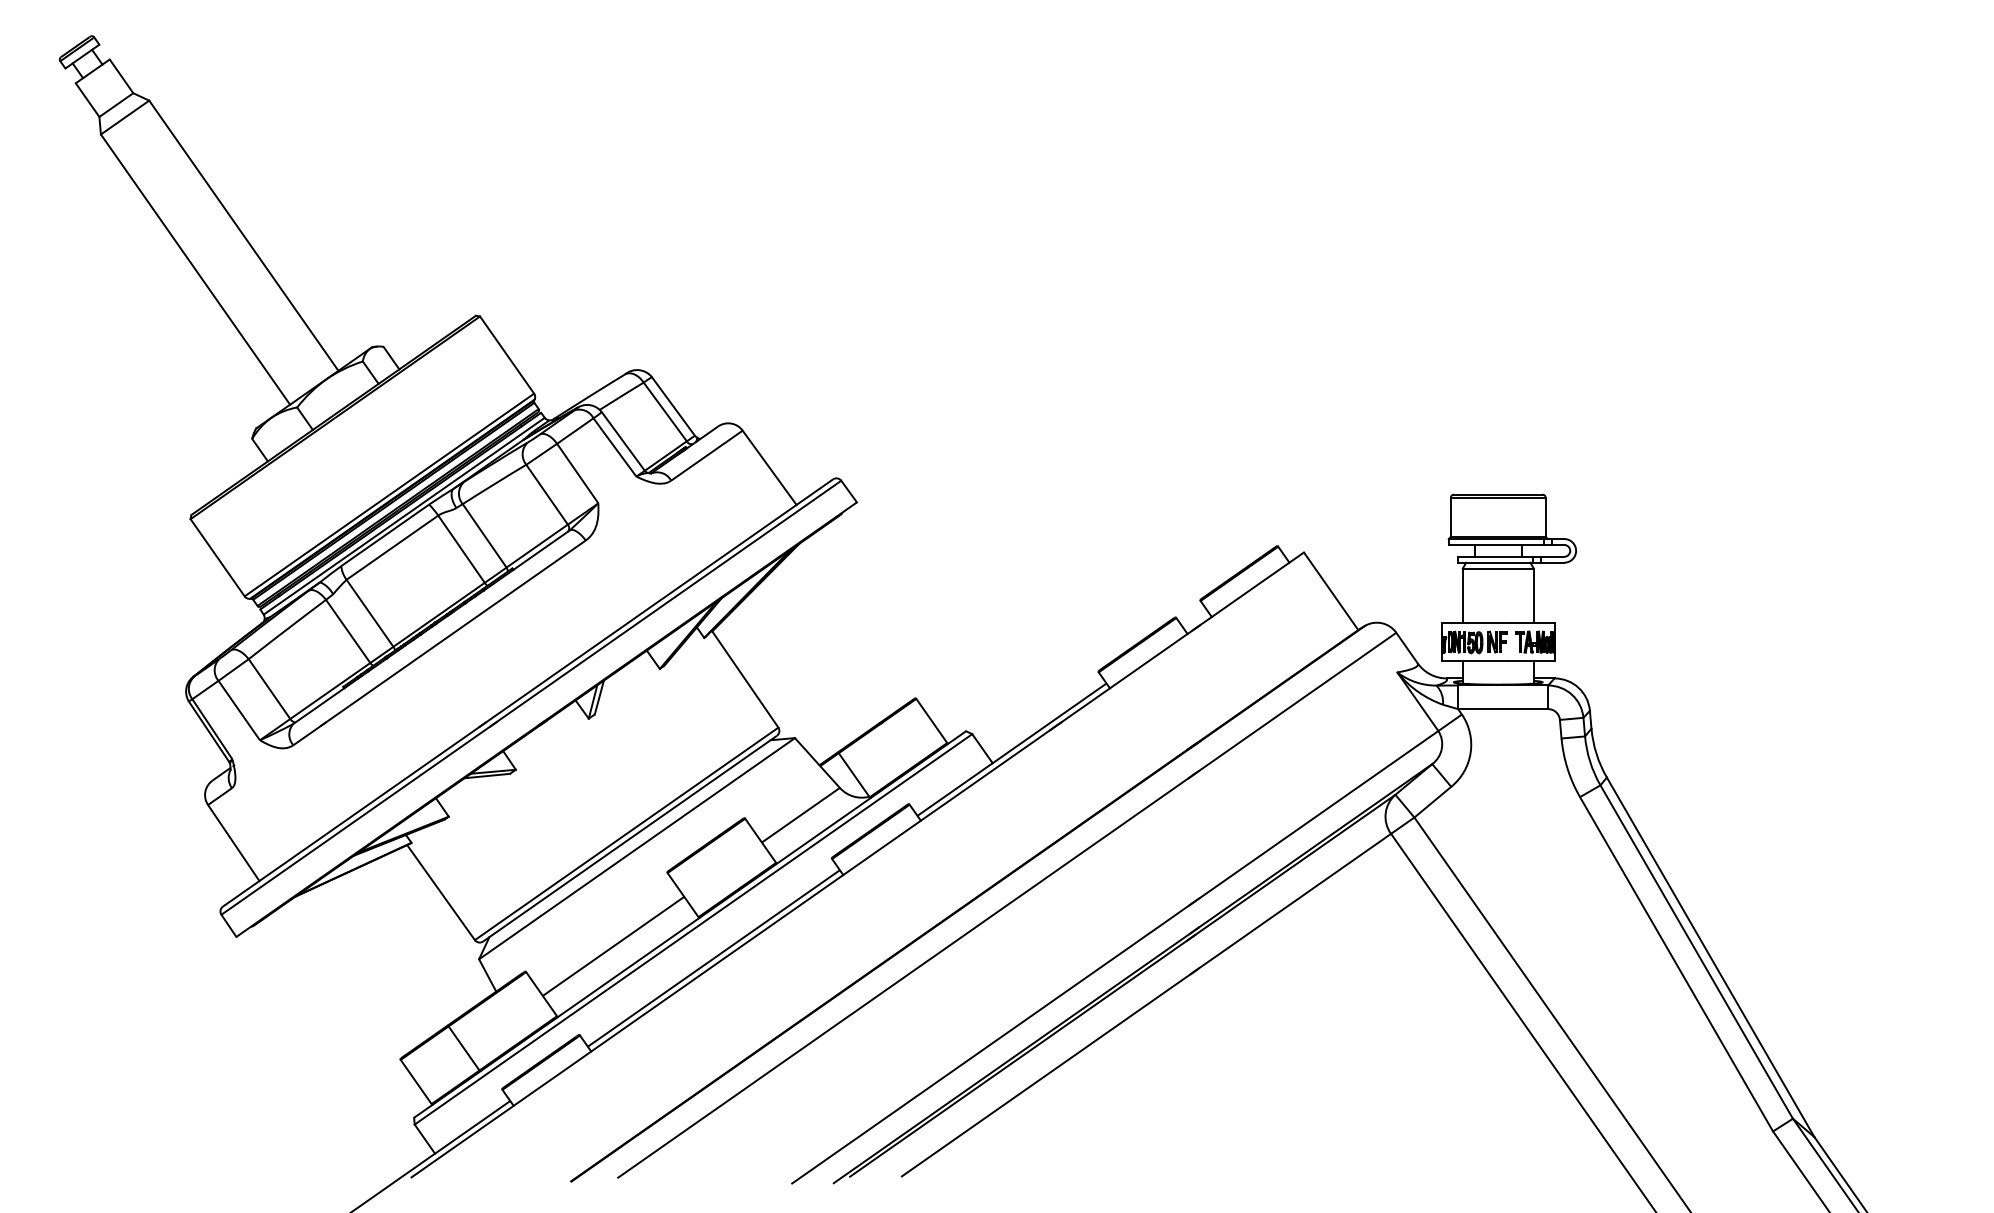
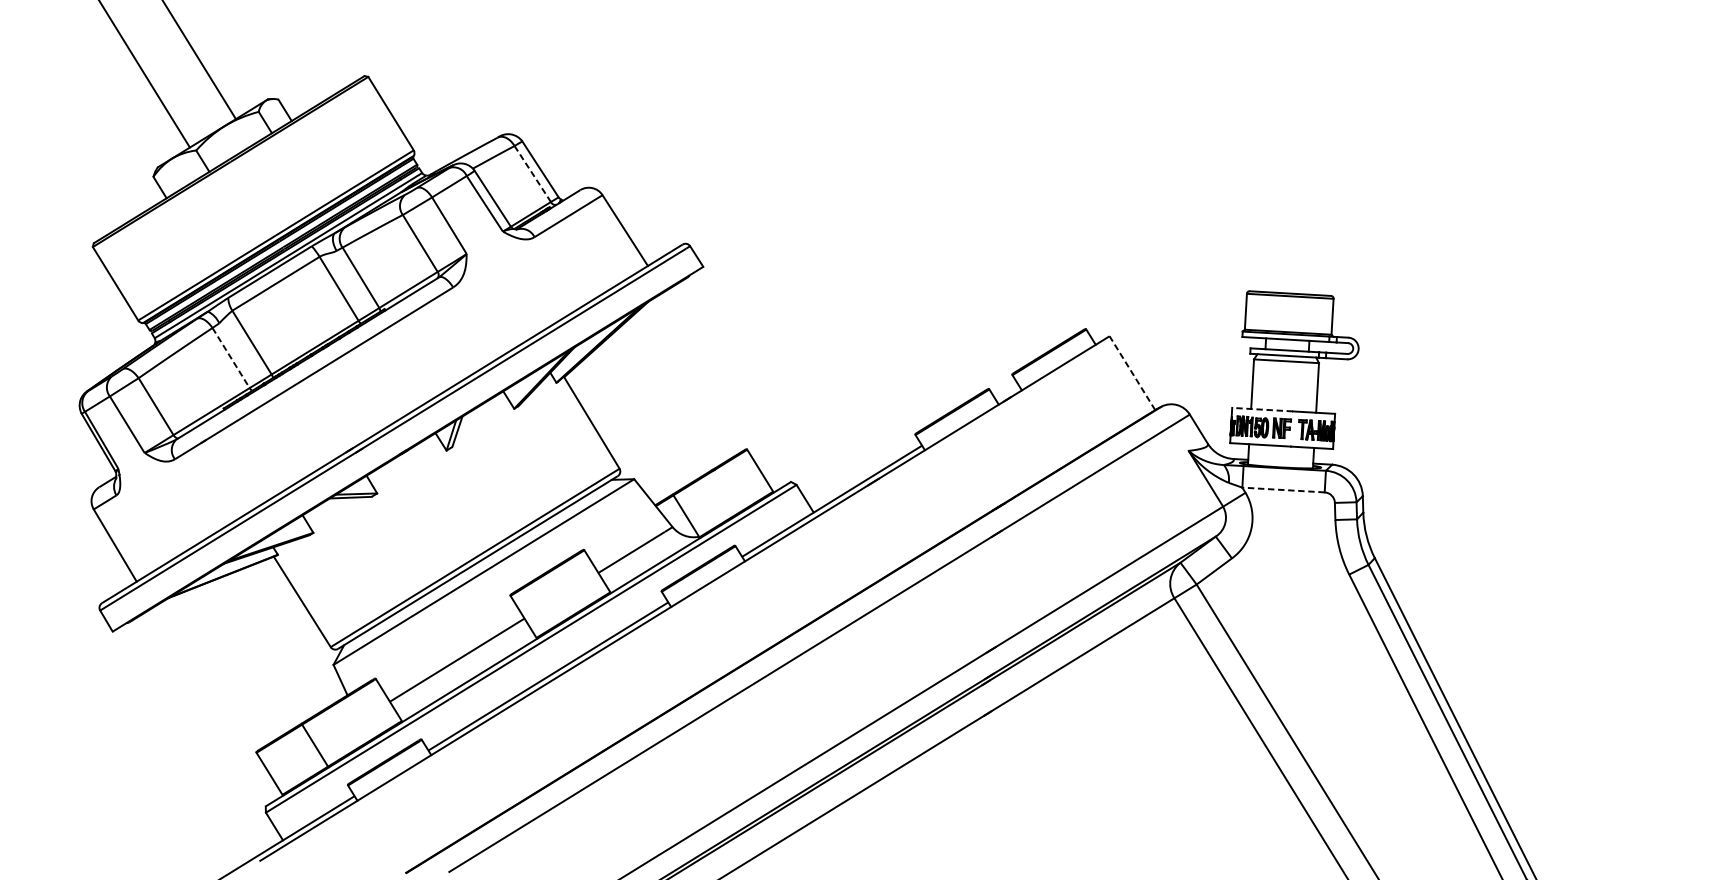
line: (665, 412) -> (532, 174), solid -> dashed
line: (1330, 590) -> (1131, 372), solid -> dashed
line: (1474, 622) -> (1261, 409), solid -> dashed
line: (348, 631) -> (231, 358), solid -> dashed
line: (1502, 709) -> (1282, 490), solid -> dashed

